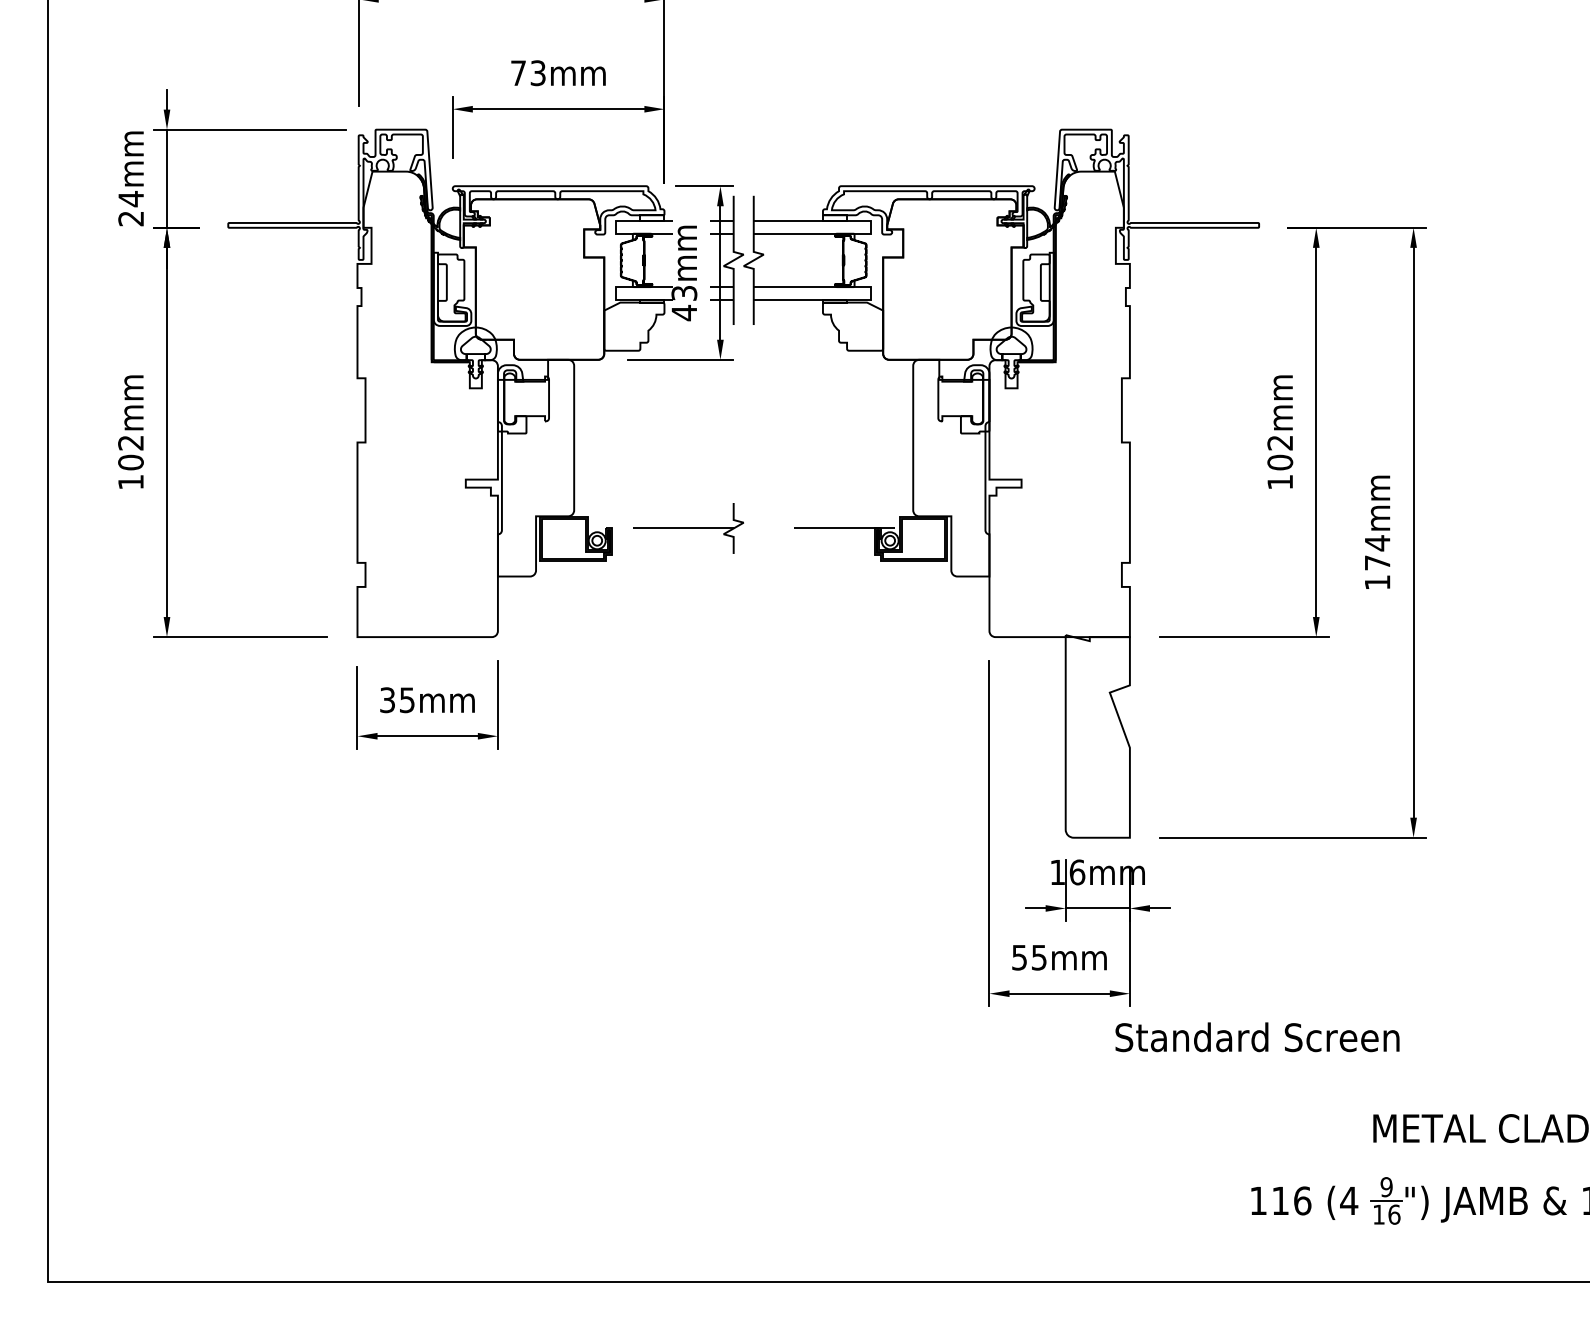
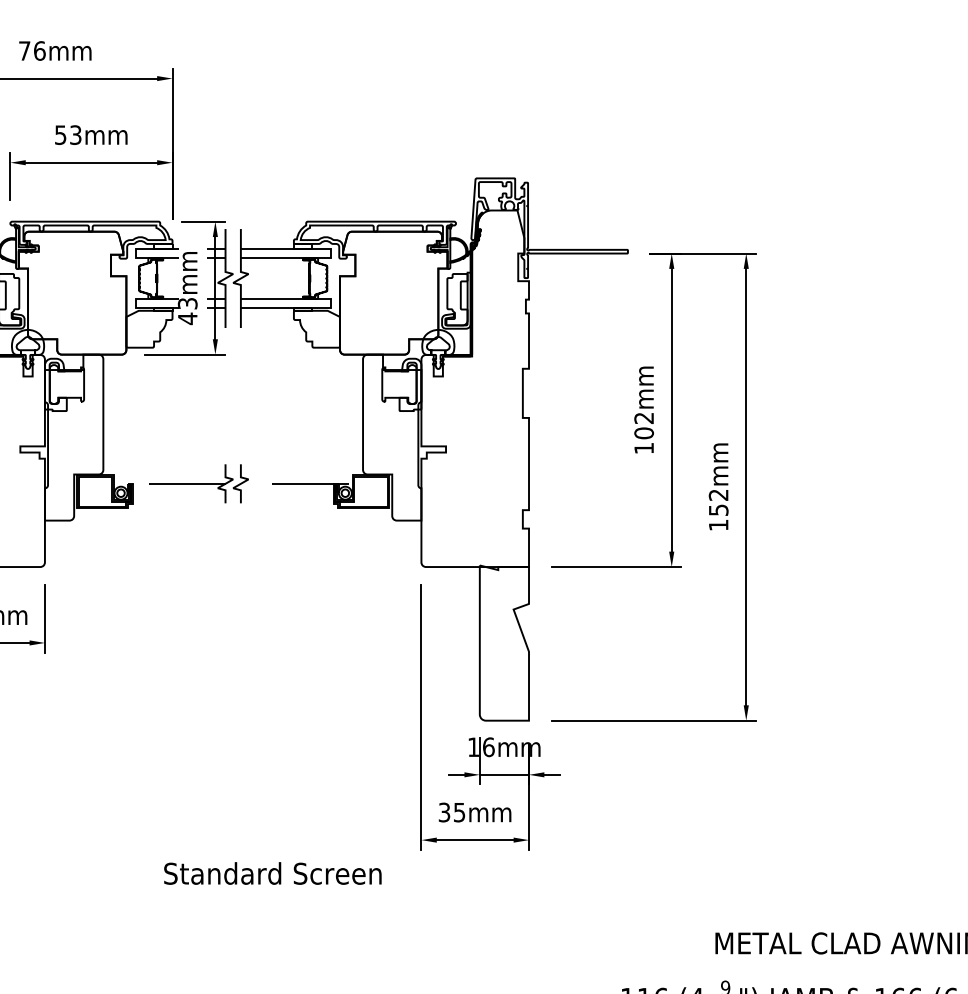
text: (518, 73) -> (60, 135), 73mm -> 53mm
curve: (753, 528) -> (240, 483), added
text: (1377, 552) -> (718, 502), 174mm -> 152mm
text: (1019, 957) -> (444, 812), 55mm -> 35mm
text: (1257, 1037) -> (272, 873), moved

